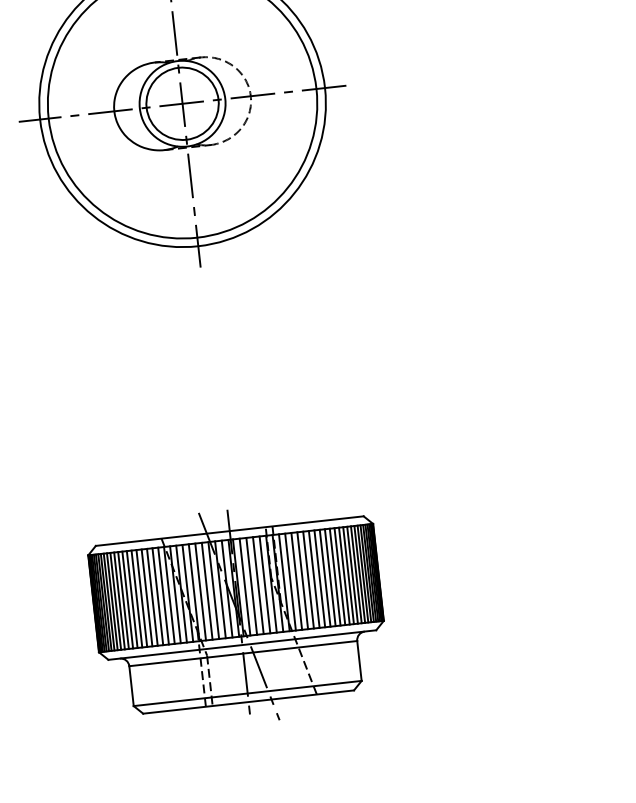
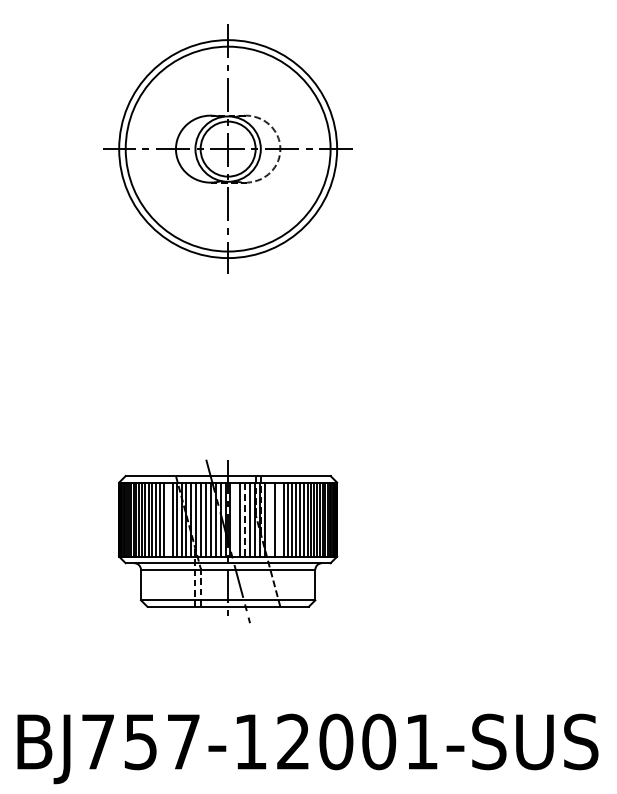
line: (303, 580) -> (279, 519), removed
line: (290, 581) -> (269, 519), removed
line: (245, 586) -> (235, 519), removed
line: (258, 586) -> (245, 520), solid -> dashed
line: (158, 596) -> (168, 519), removed

